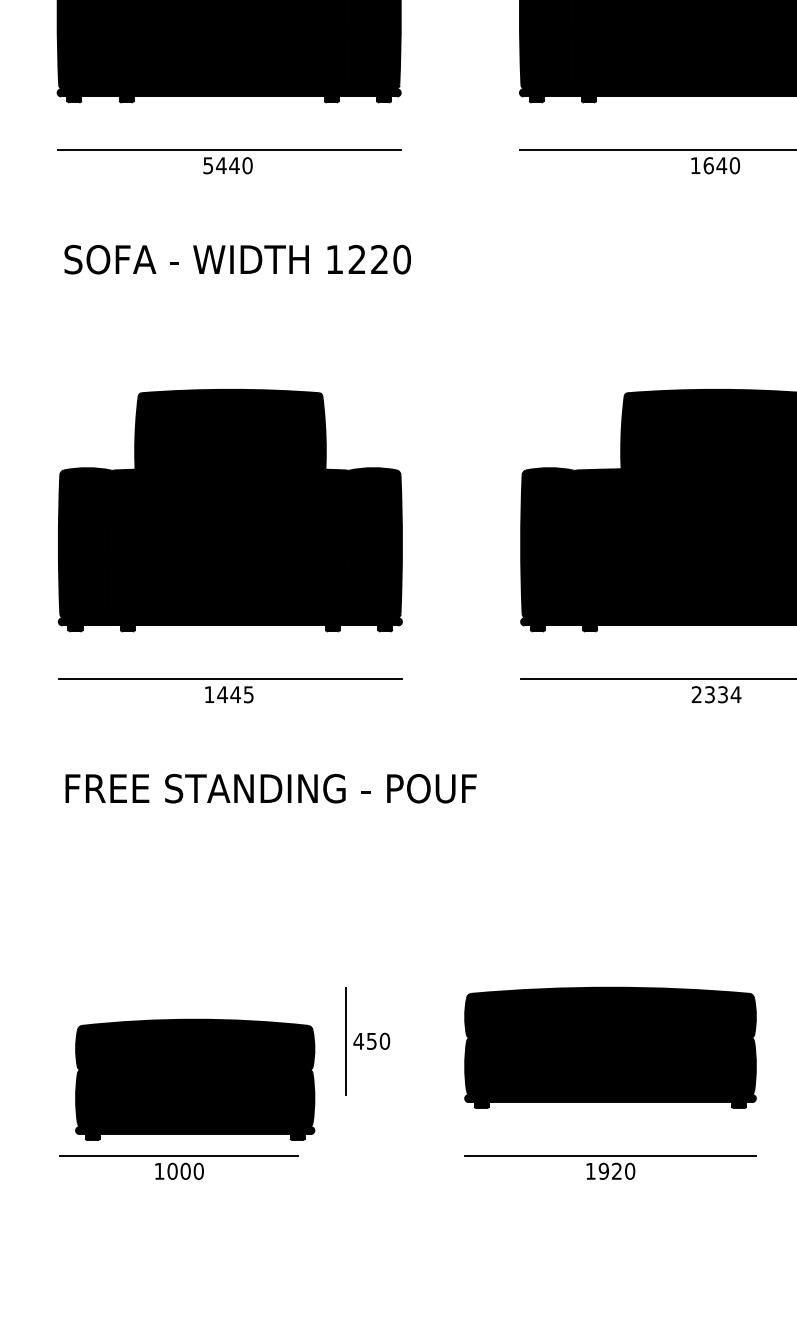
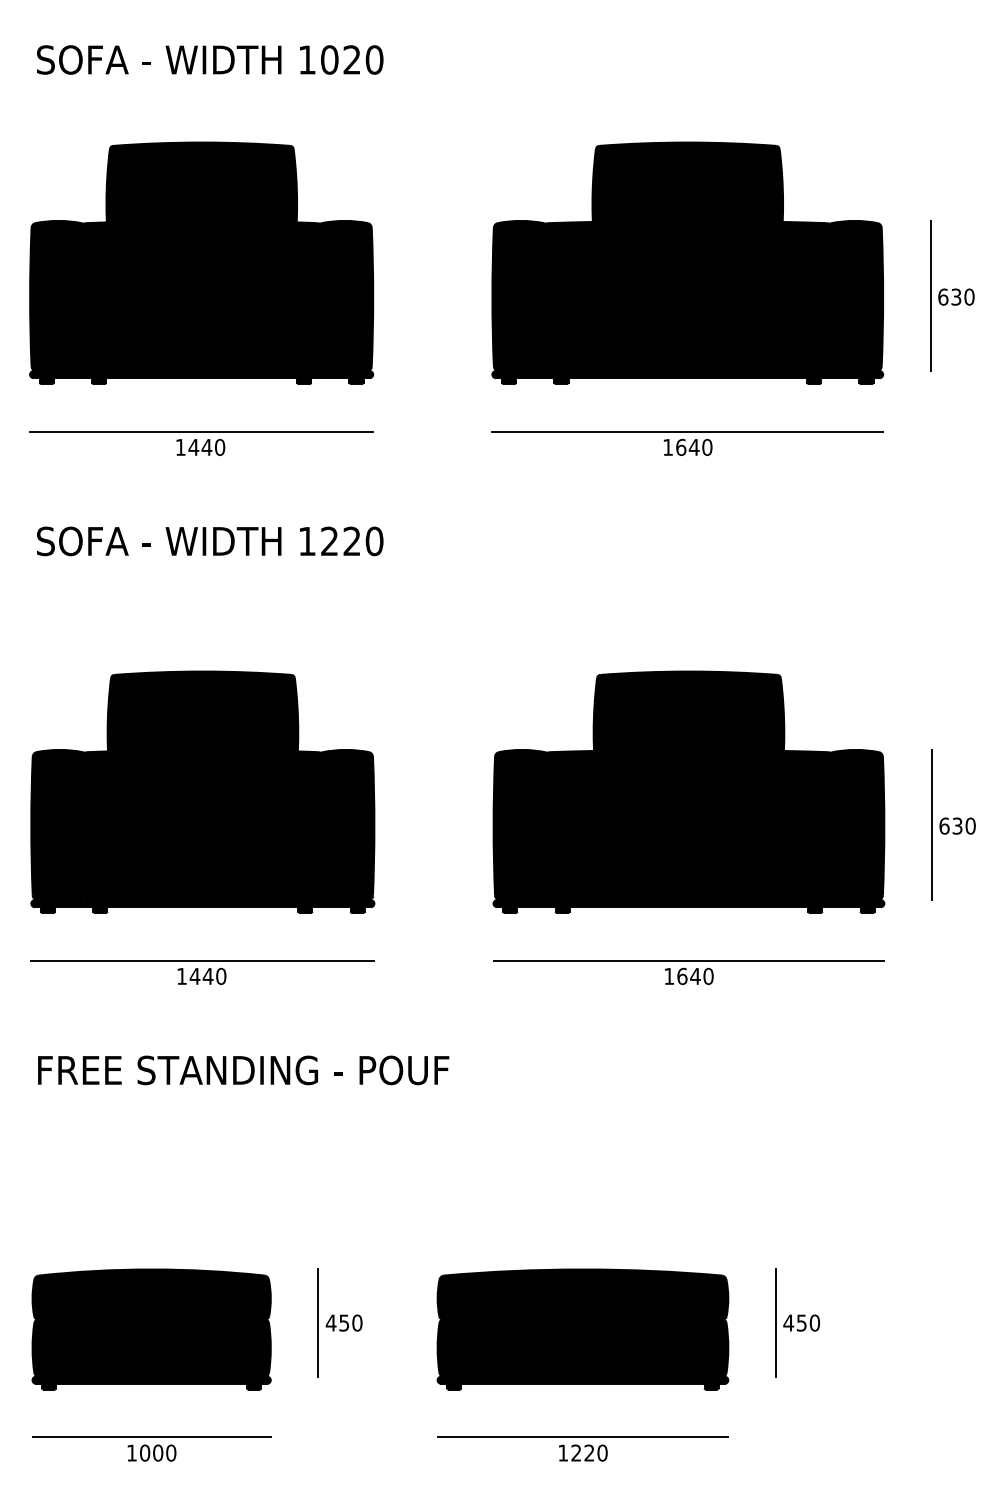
text: (208, 165) -> (180, 447), 5440 -> 1440
text: (249, 693) -> (221, 975), 1445 -> 1440
text: (716, 694) -> (688, 976), 2334 -> 1640
part: (195, 1079) -> (151, 1329), moved
text: (604, 1170) -> (576, 1452), 1920 -> 1220

